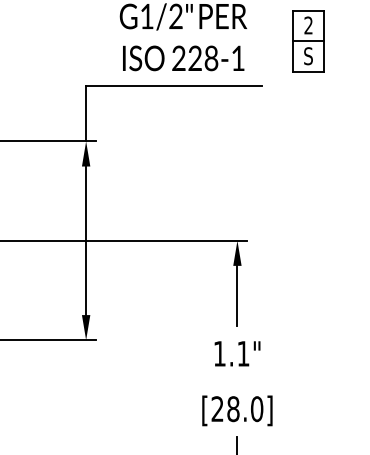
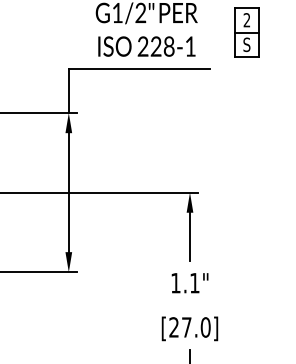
text: (233, 409) -> (186, 327), [28.0] -> [27.0]

